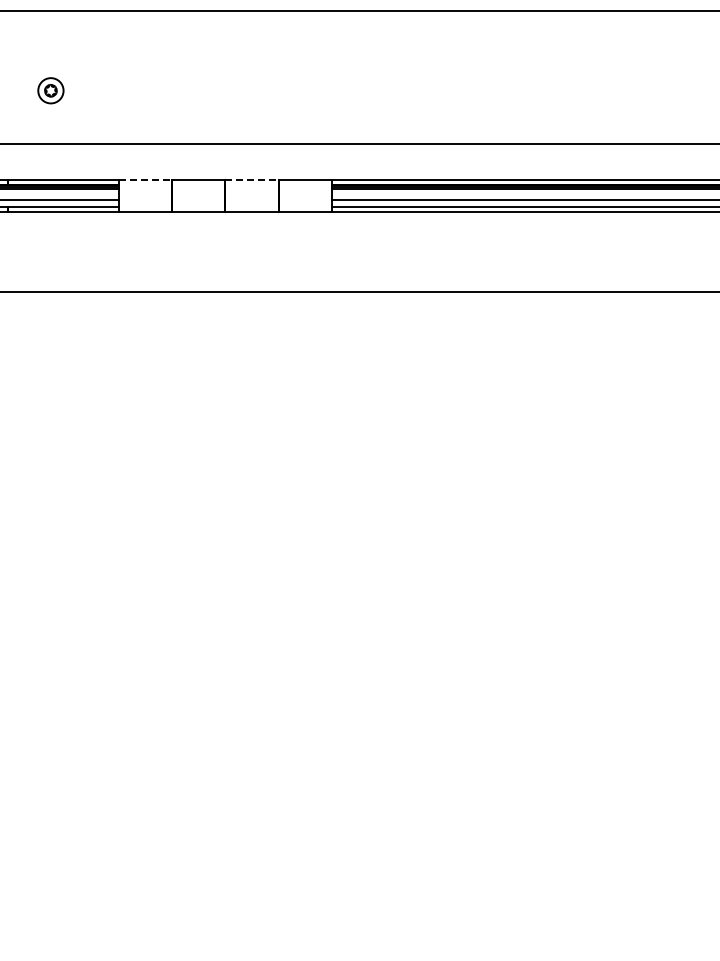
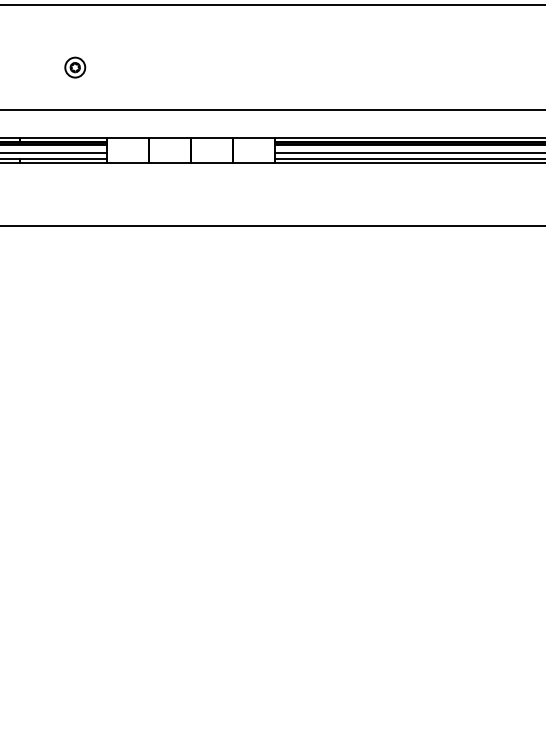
part: (50, 90) -> (74, 67), moved
line: (145, 180) -> (127, 138), dashed -> solid
line: (252, 180) -> (212, 138), dashed -> solid

